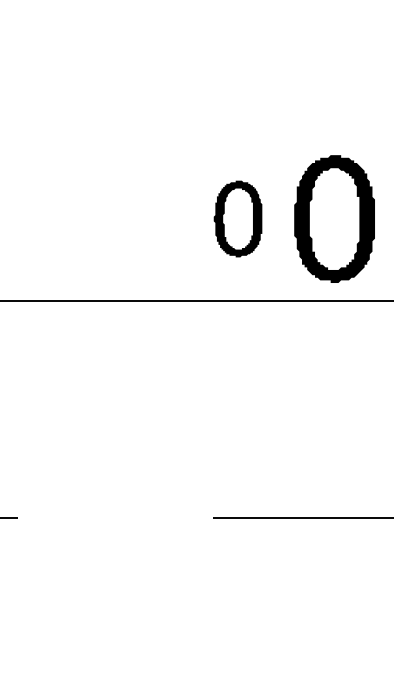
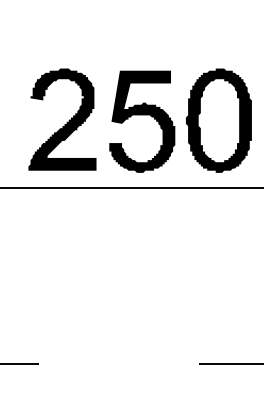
part: (143, 212) -> (141, 115), added
fill: (46, 217) -> (62, 119), added
part: (237, 218) -> (218, 120), size x1.67

